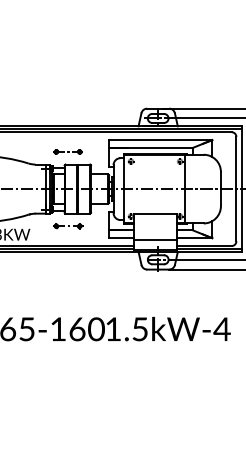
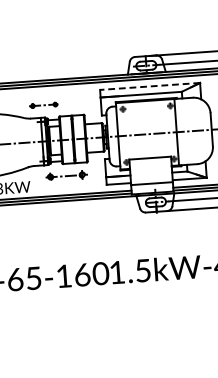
line: (160, 140) -> (150, 86), solid -> dashed
part: (67, 151) -> (43, 105), moved
part: (68, 226) -> (66, 176), size x1.4

